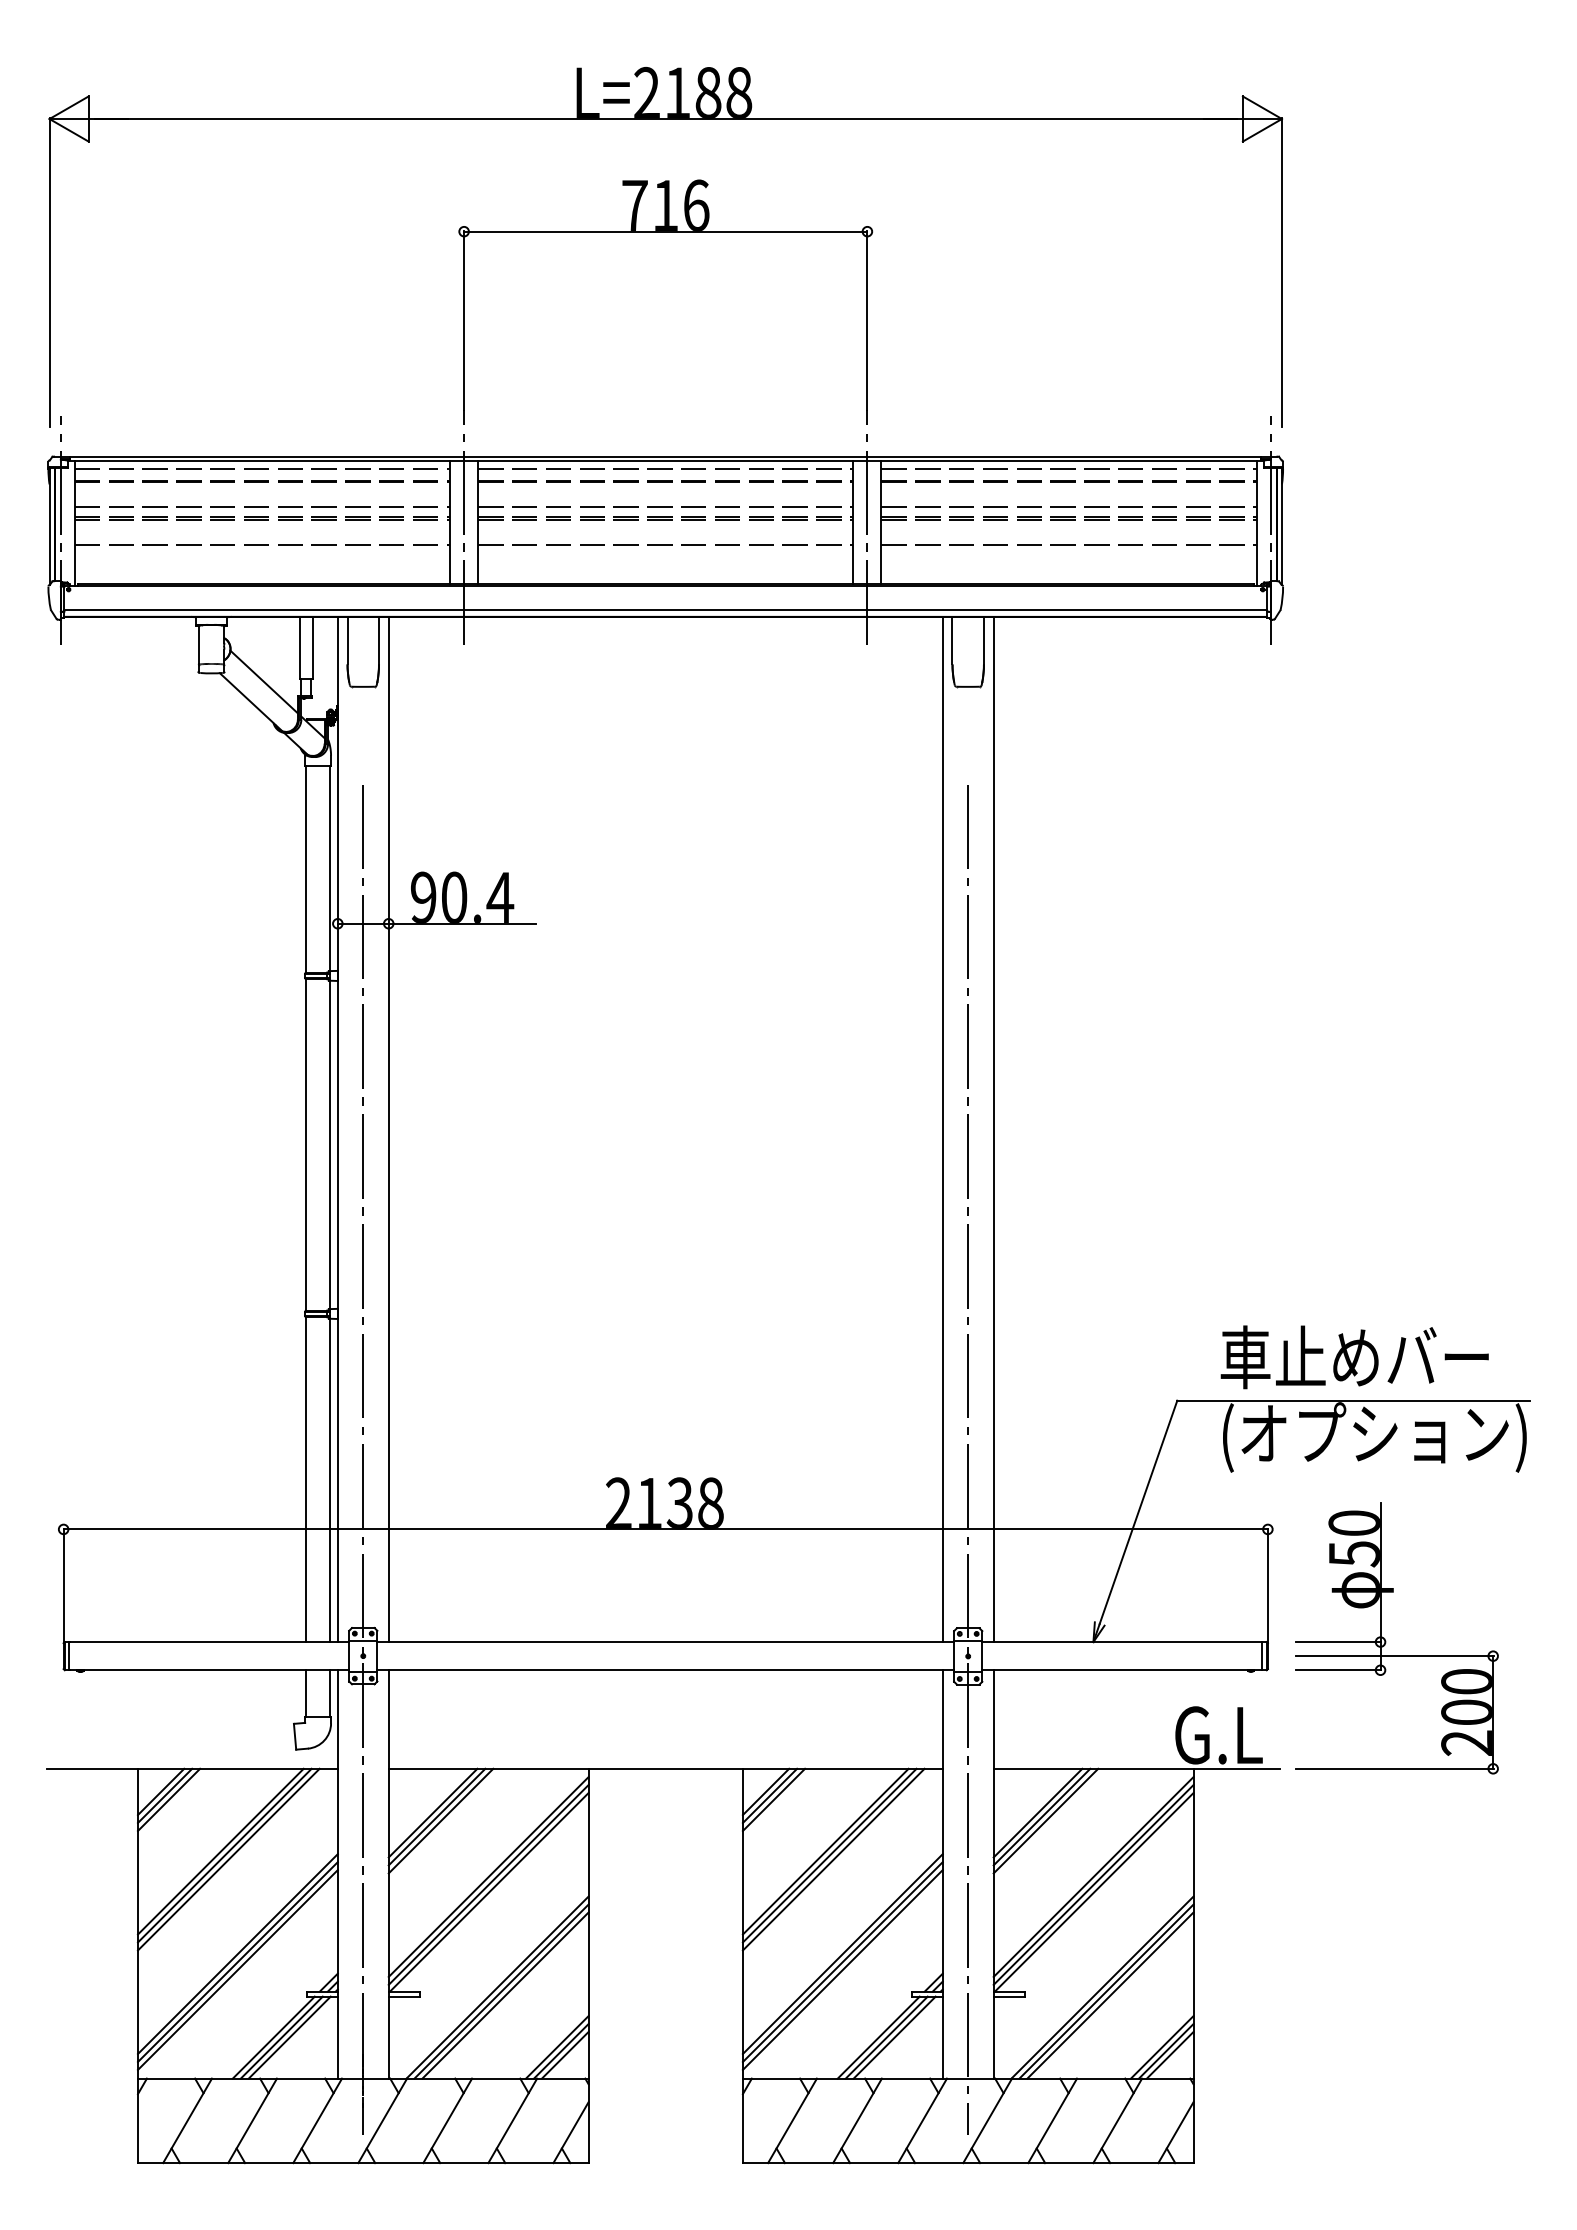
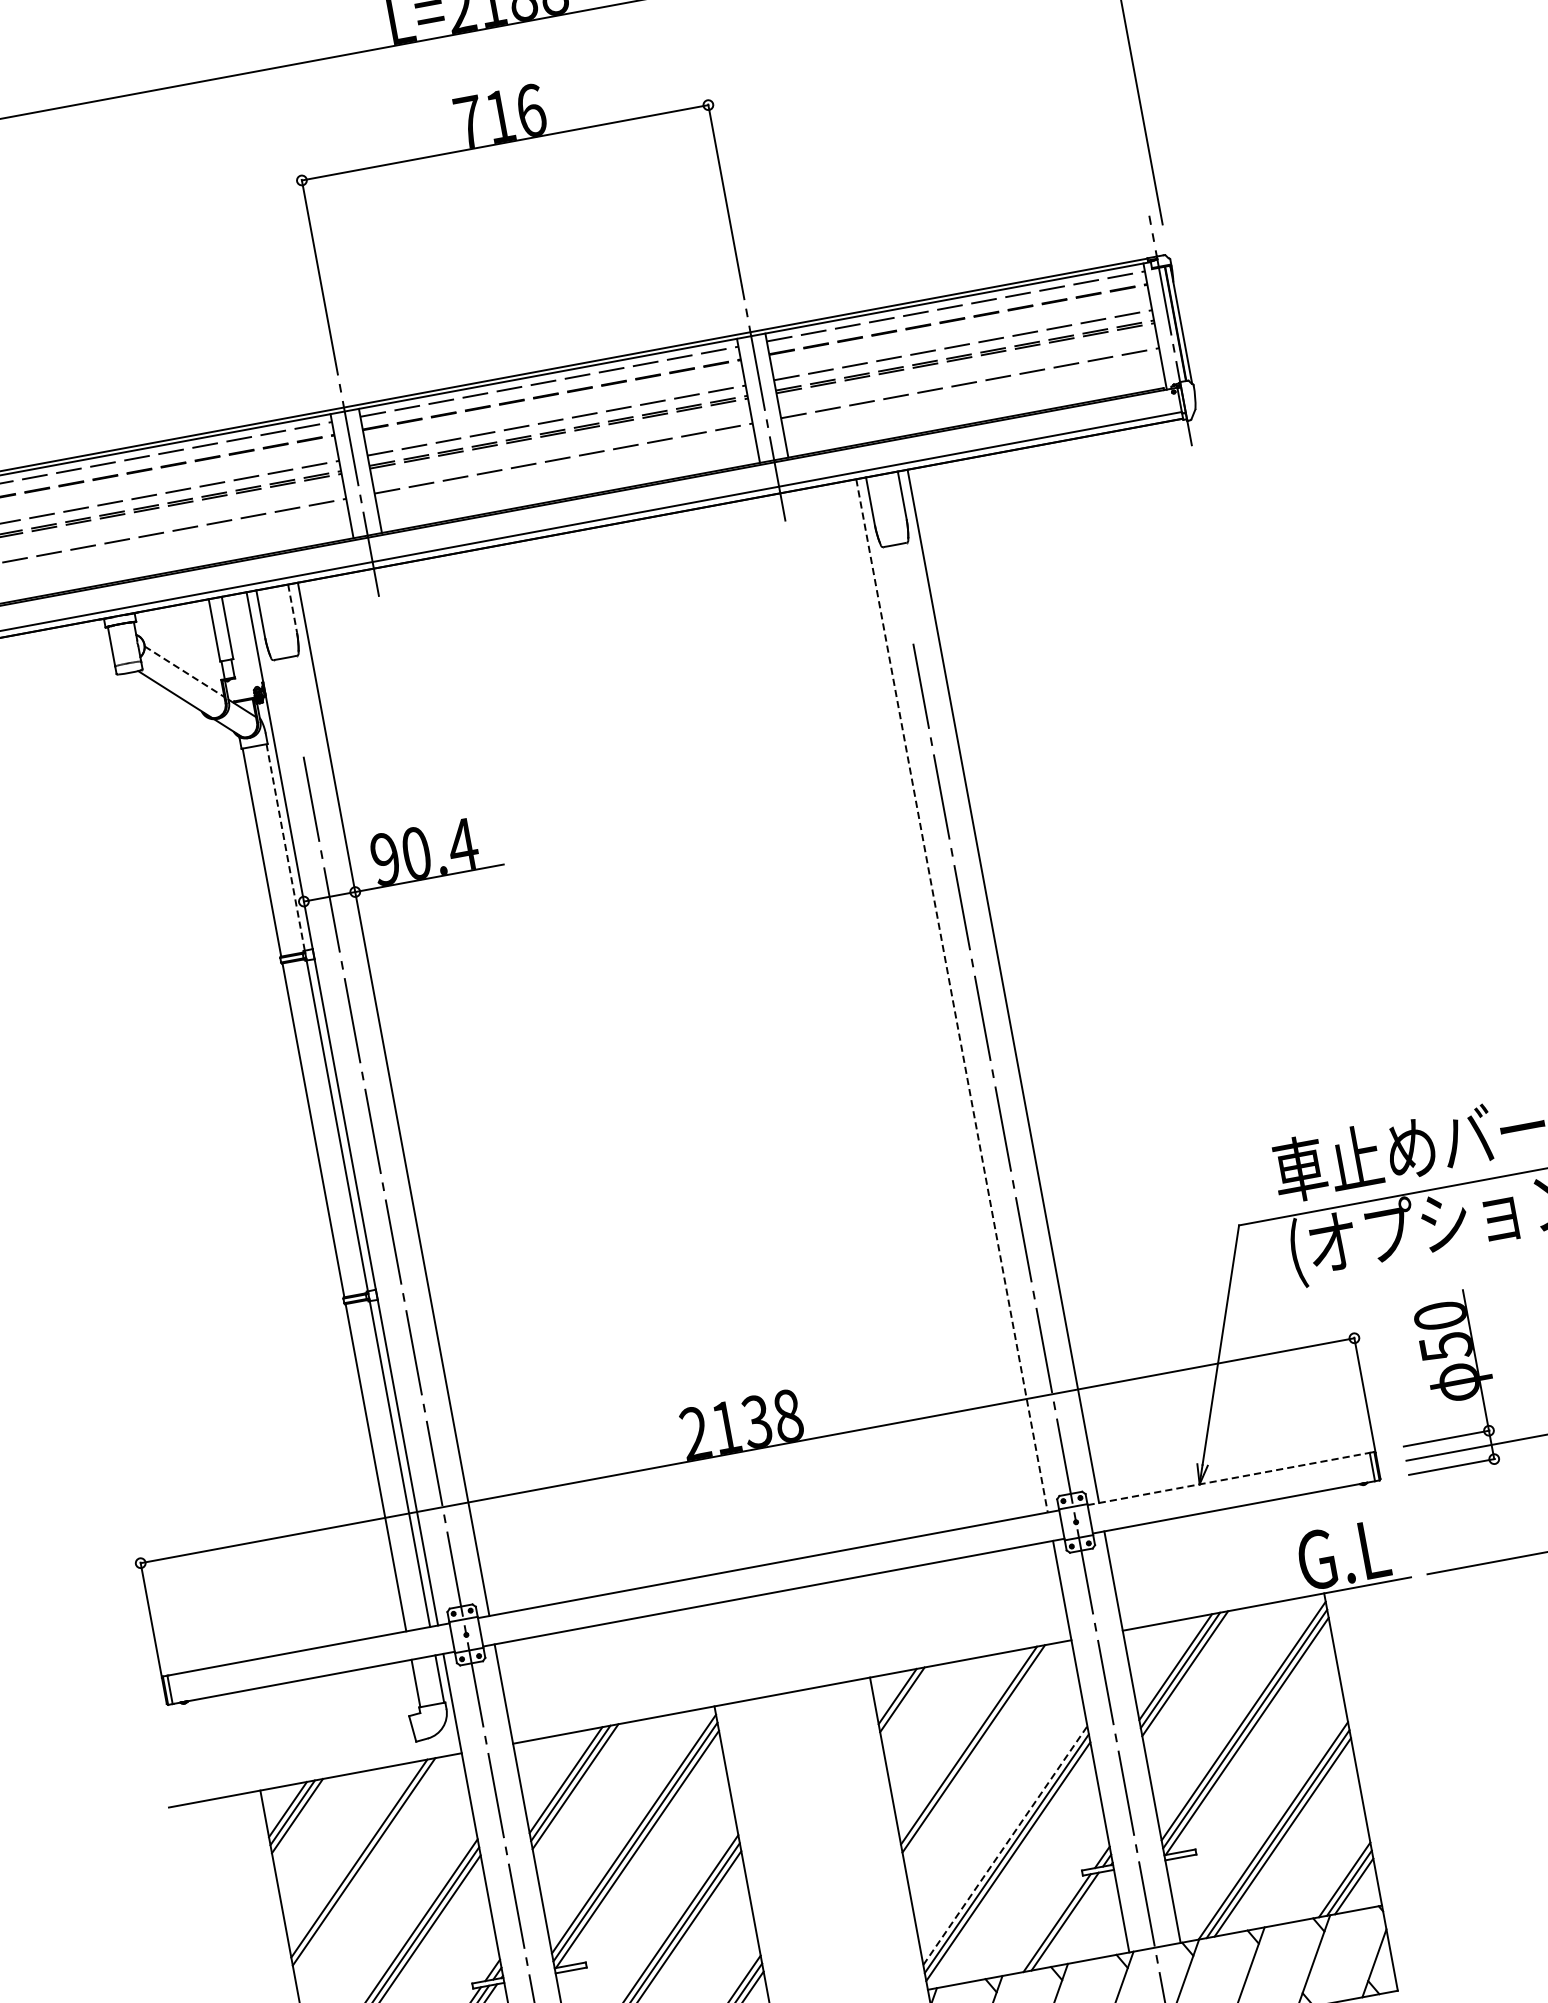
line: (379, 640) -> (293, 608), solid -> dashed
line: (264, 682) -> (184, 672), solid -> dashed
line: (329, 869) -> (285, 848), solid -> dashed
line: (942, 1129) -> (951, 995), solid -> dashed
line: (1122, 1642) -> (1229, 1479), solid -> dashed
line: (773, 1799) -> (906, 1702), removed
line: (228, 1859) -> (368, 1865), removed
line: (833, 1859) -> (978, 1752), removed
line: (843, 1953) -> (1005, 1844), solid -> dashed
line: (894, 2037) -> (1072, 1920), removed

